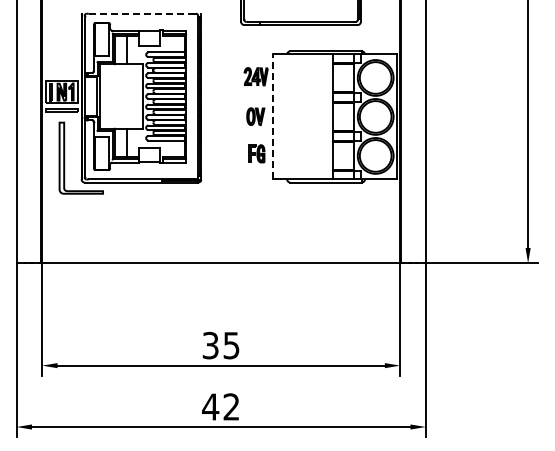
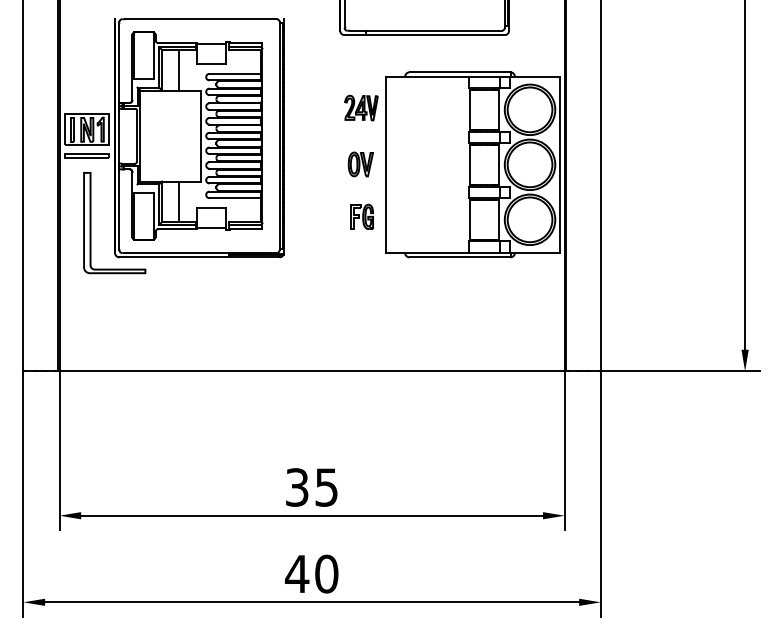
line: (141, 13) -> (199, 18), dashed -> solid
line: (273, 116) -> (385, 164), dashed -> solid
text: (231, 406) -> (326, 573), 42 -> 40

